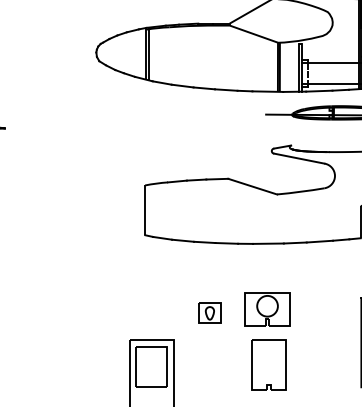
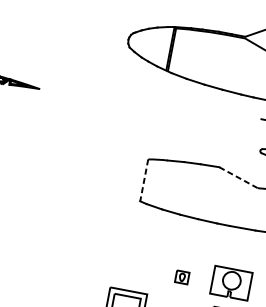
line: (252, 186) -> (238, 177), solid -> dashed
line: (145, 210) -> (144, 180), solid -> dashed
part: (209, 312) -> (181, 276), size x0.7

